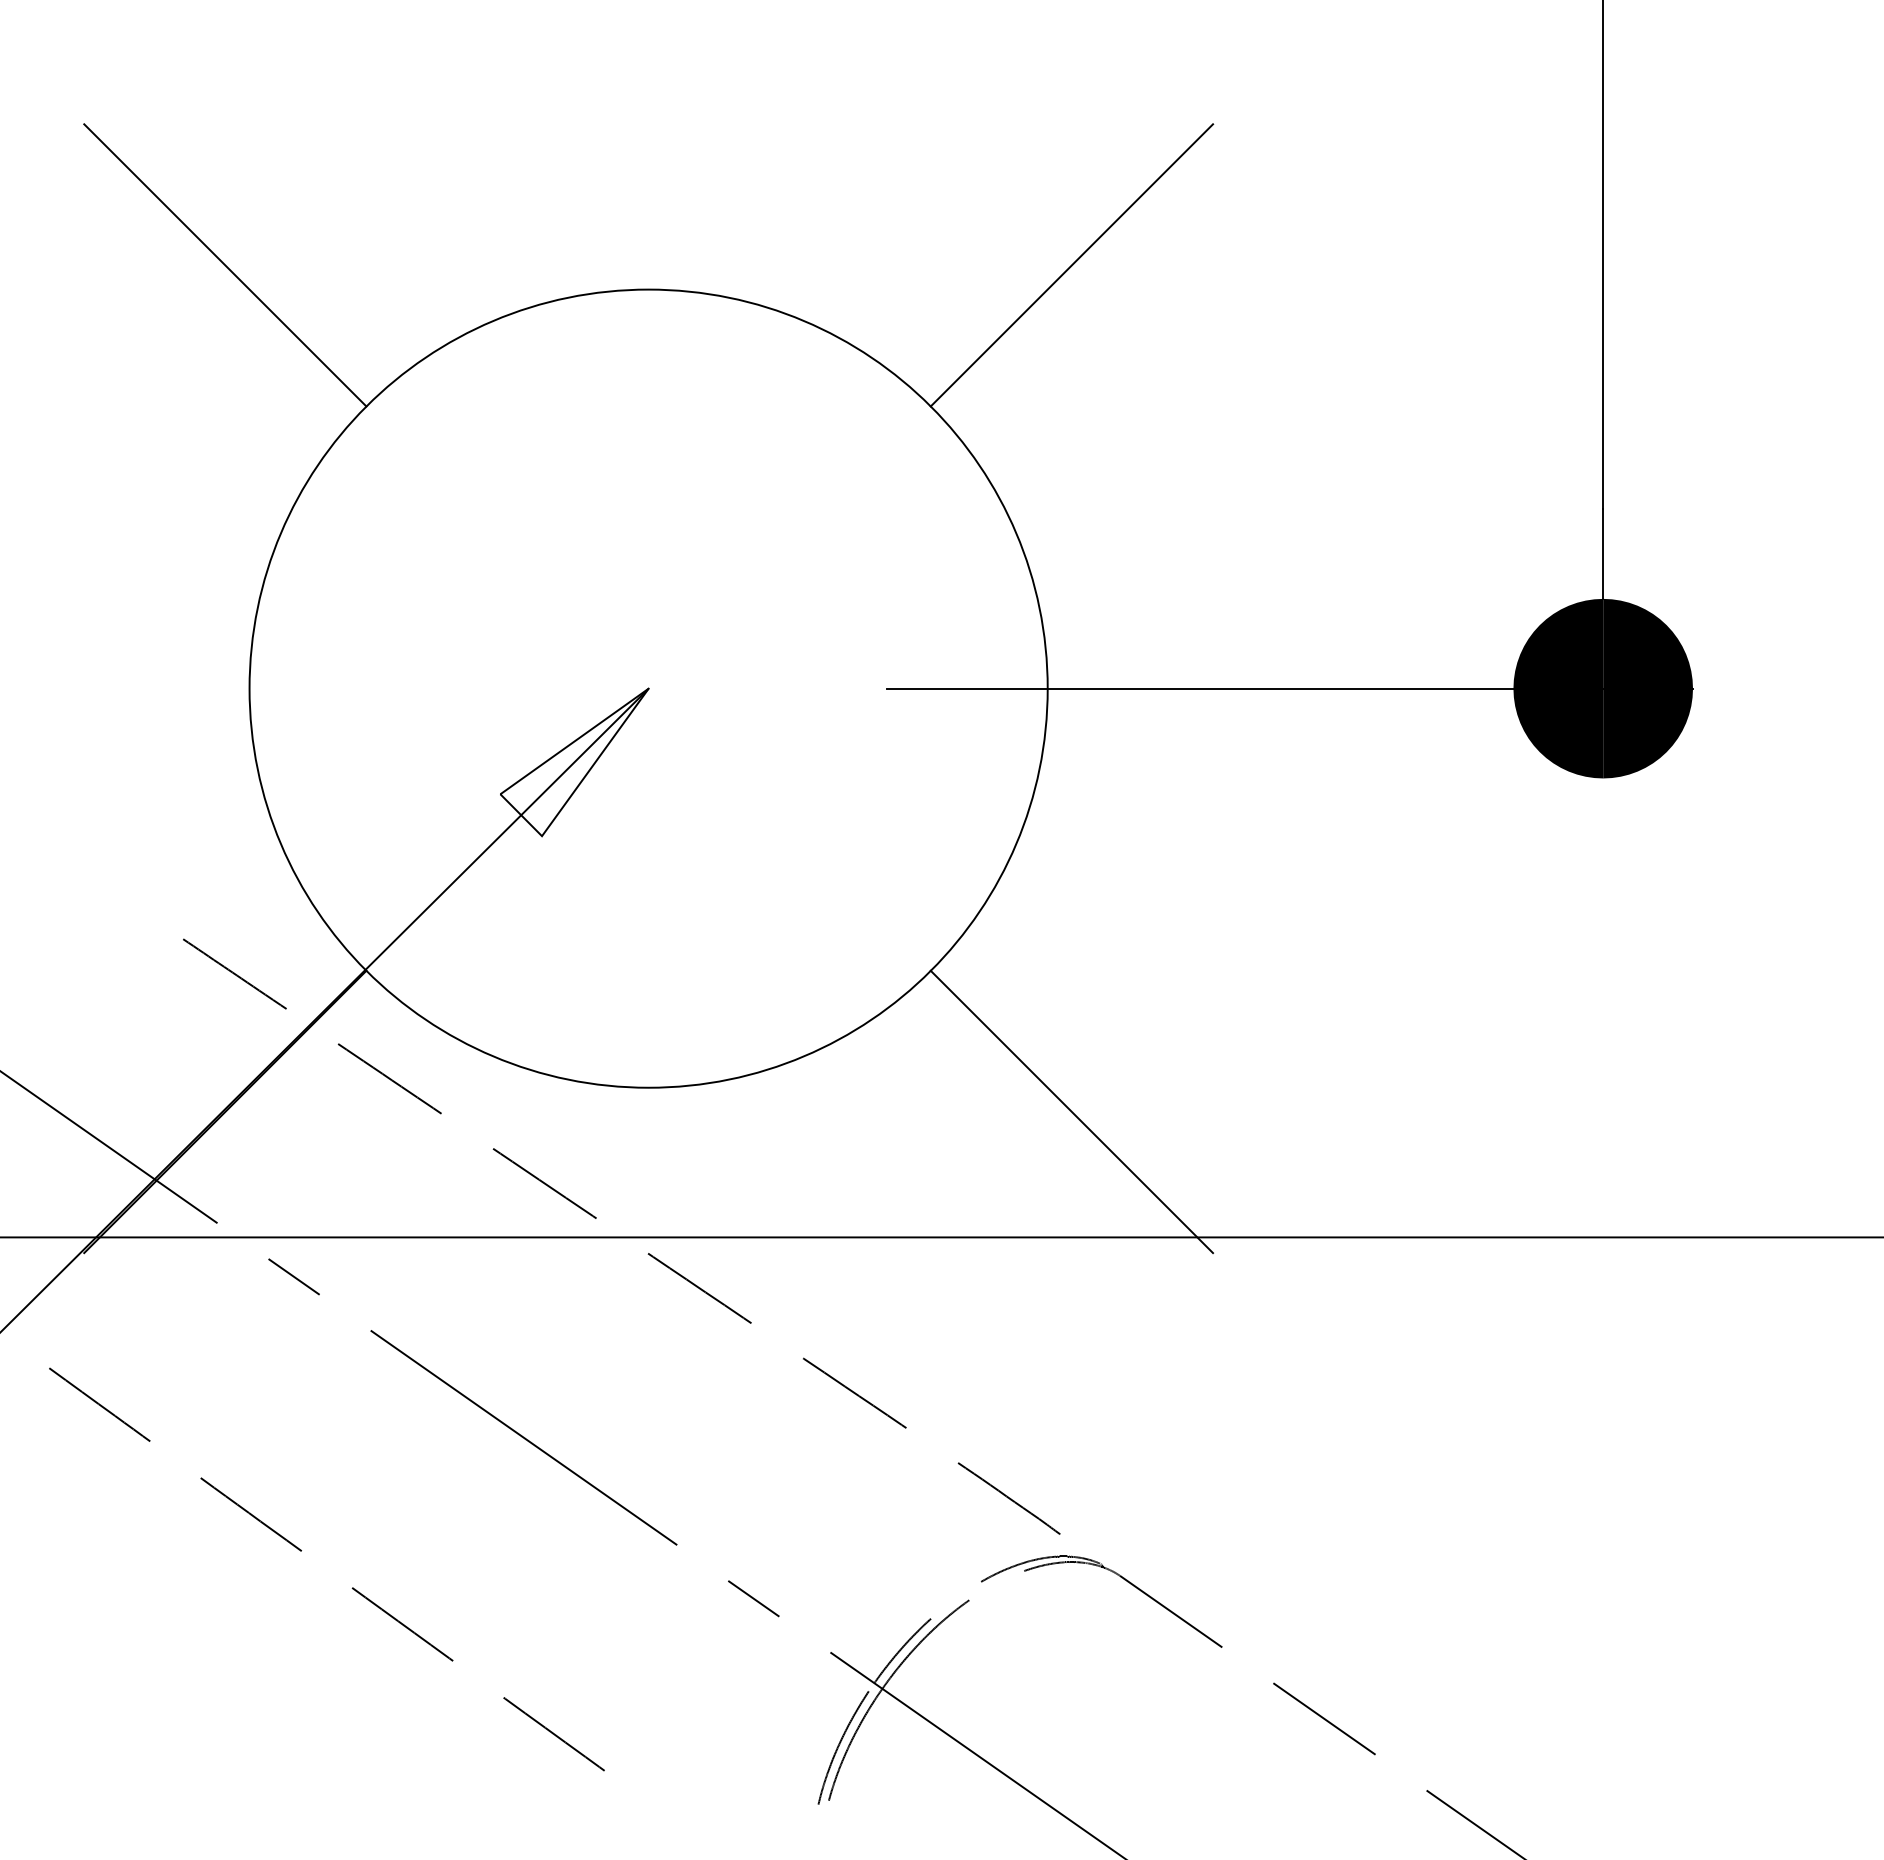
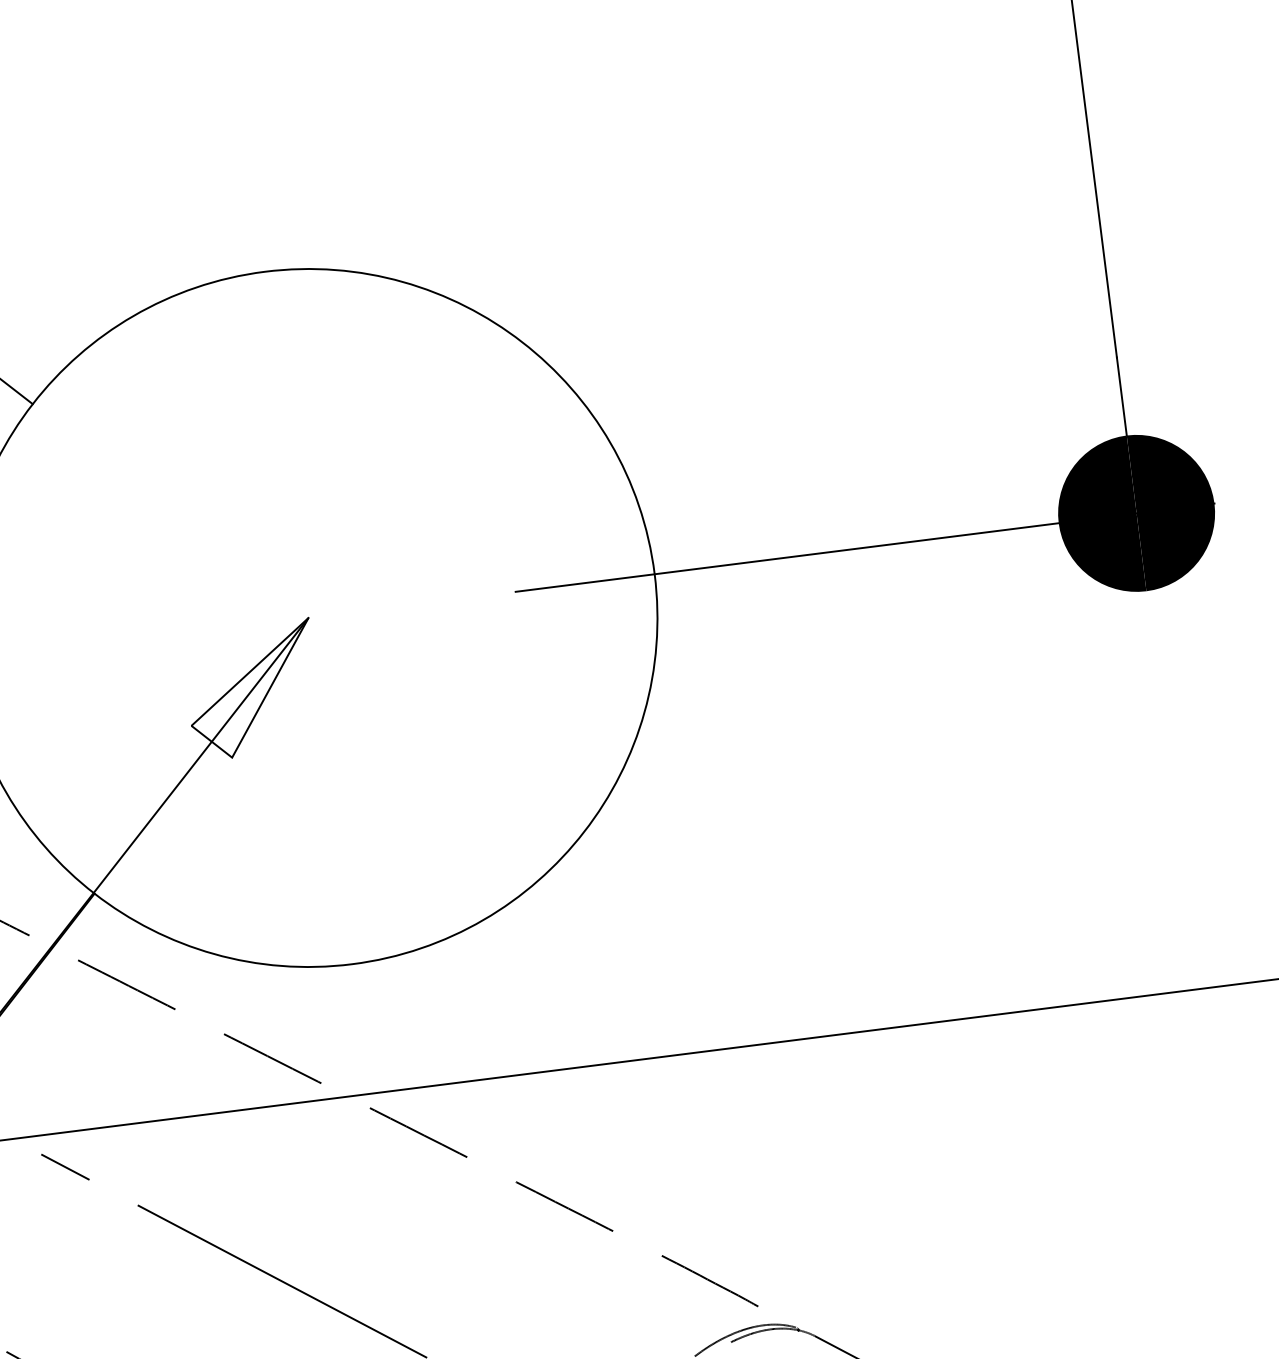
line: (1071, 265) -> (628, 204), removed
line: (1071, 1111) -> (721, 938), removed

